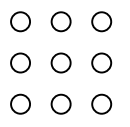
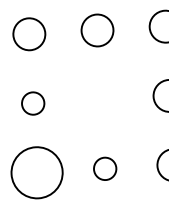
circle: (20, 62) -> (33, 102), size x0.7
circle: (60, 62) -> (100, 98), removed
circle: (20, 103) -> (36, 171), size x1.6
circle: (60, 103) -> (104, 167), size x0.7

